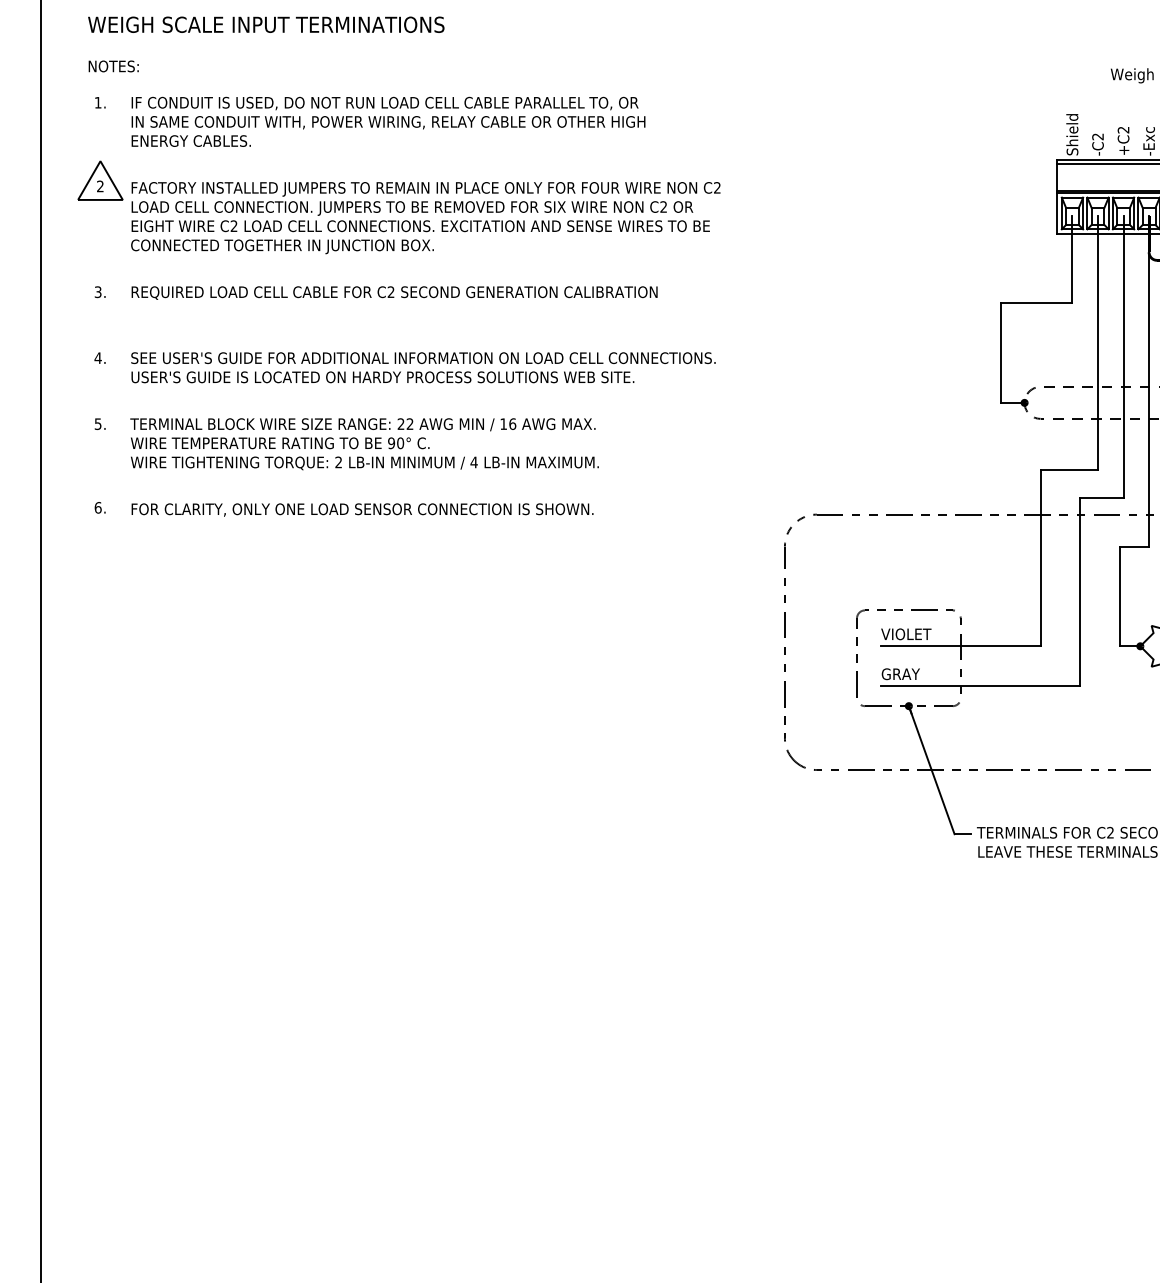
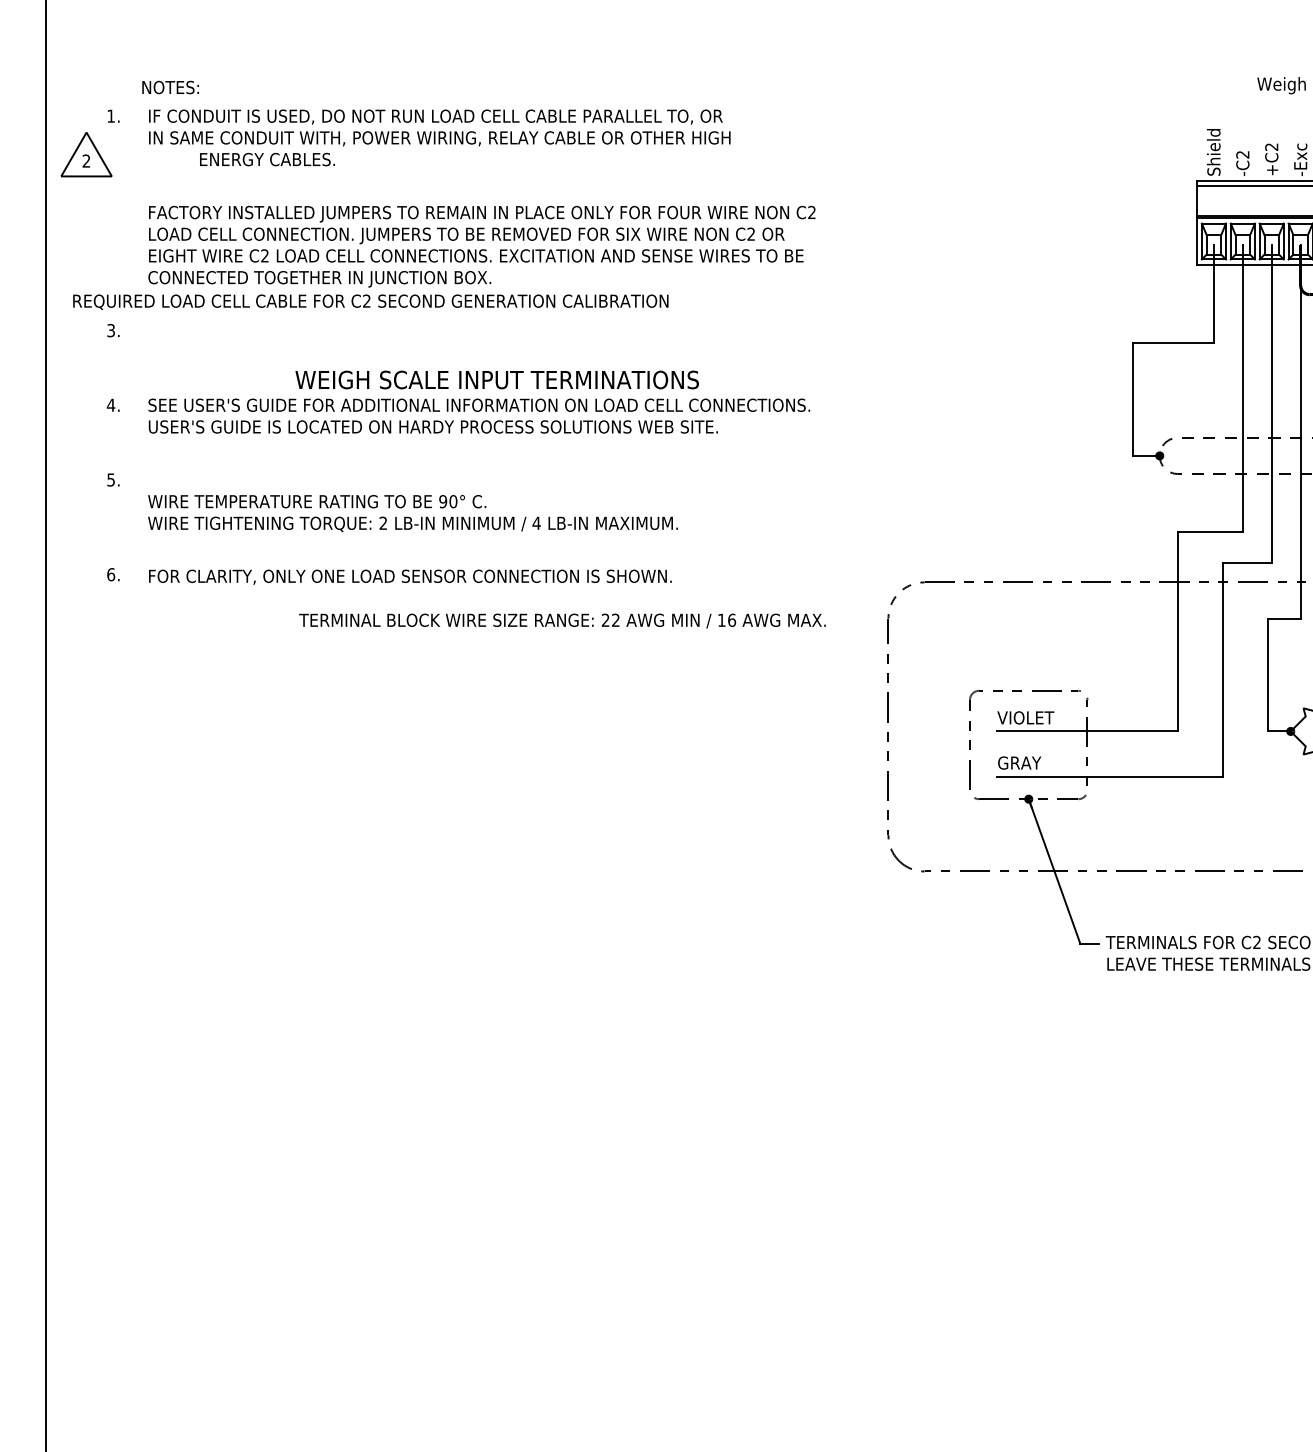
text: (266, 24) -> (497, 379), moved
text: (113, 66) -> (170, 87), moved
text: (190, 140) -> (266, 158), moved
part: (100, 180) -> (86, 154), moved
text: (394, 292) -> (370, 301), moved
text: (362, 424) -> (561, 620), moved

